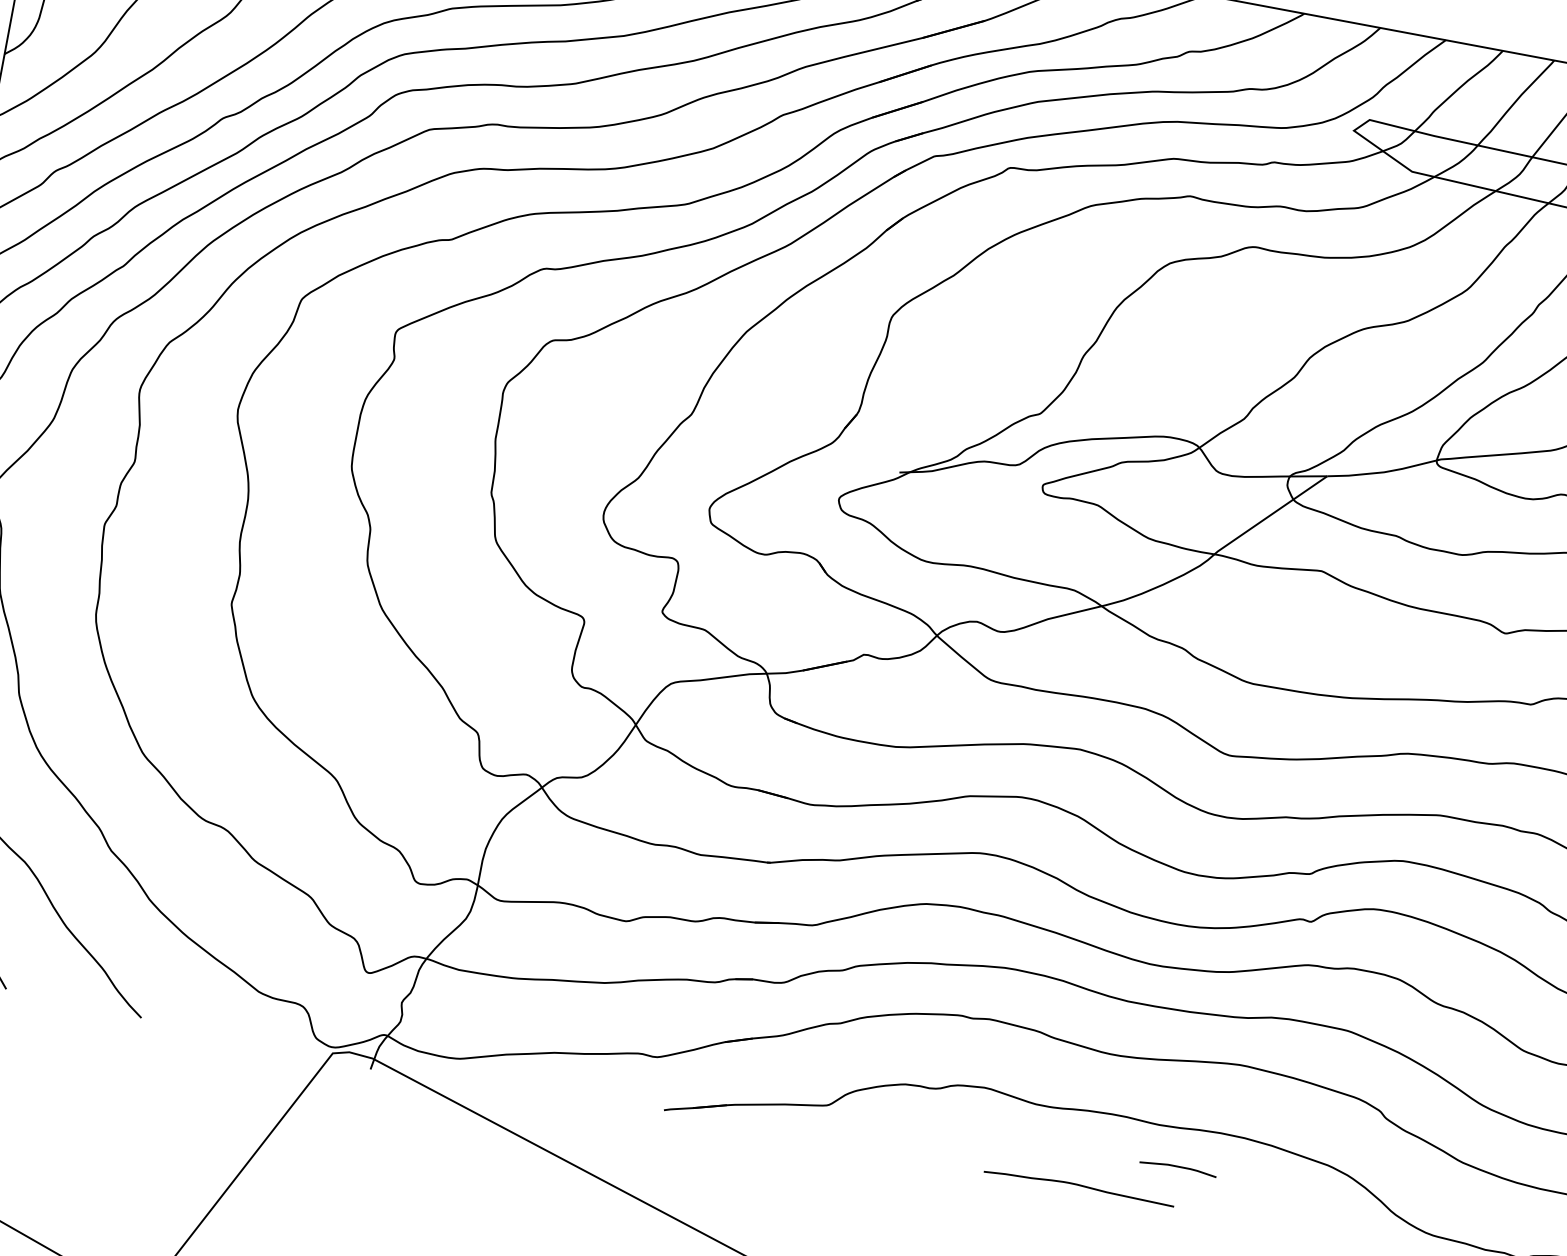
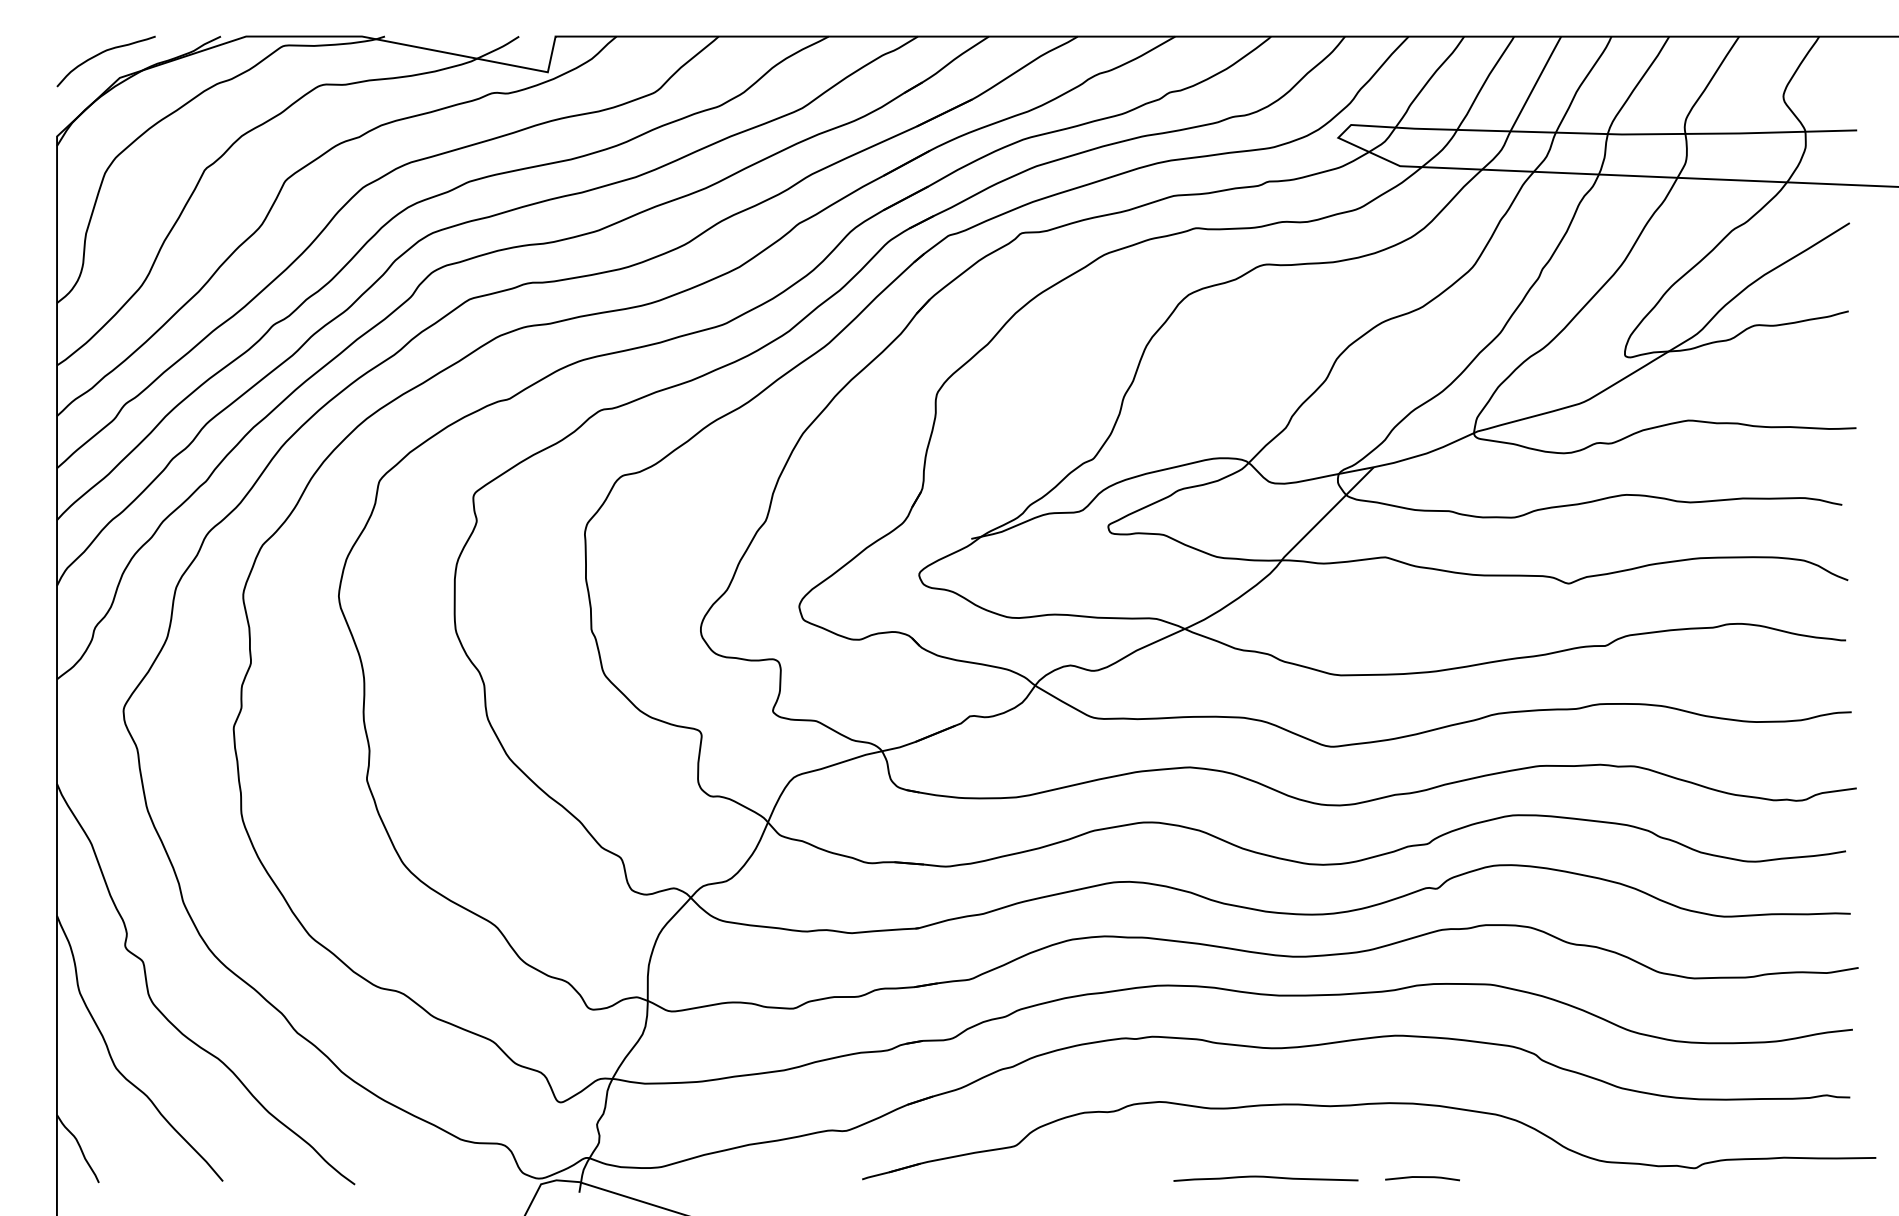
line: (1178, 1167) -> (1422, 1177), moved

